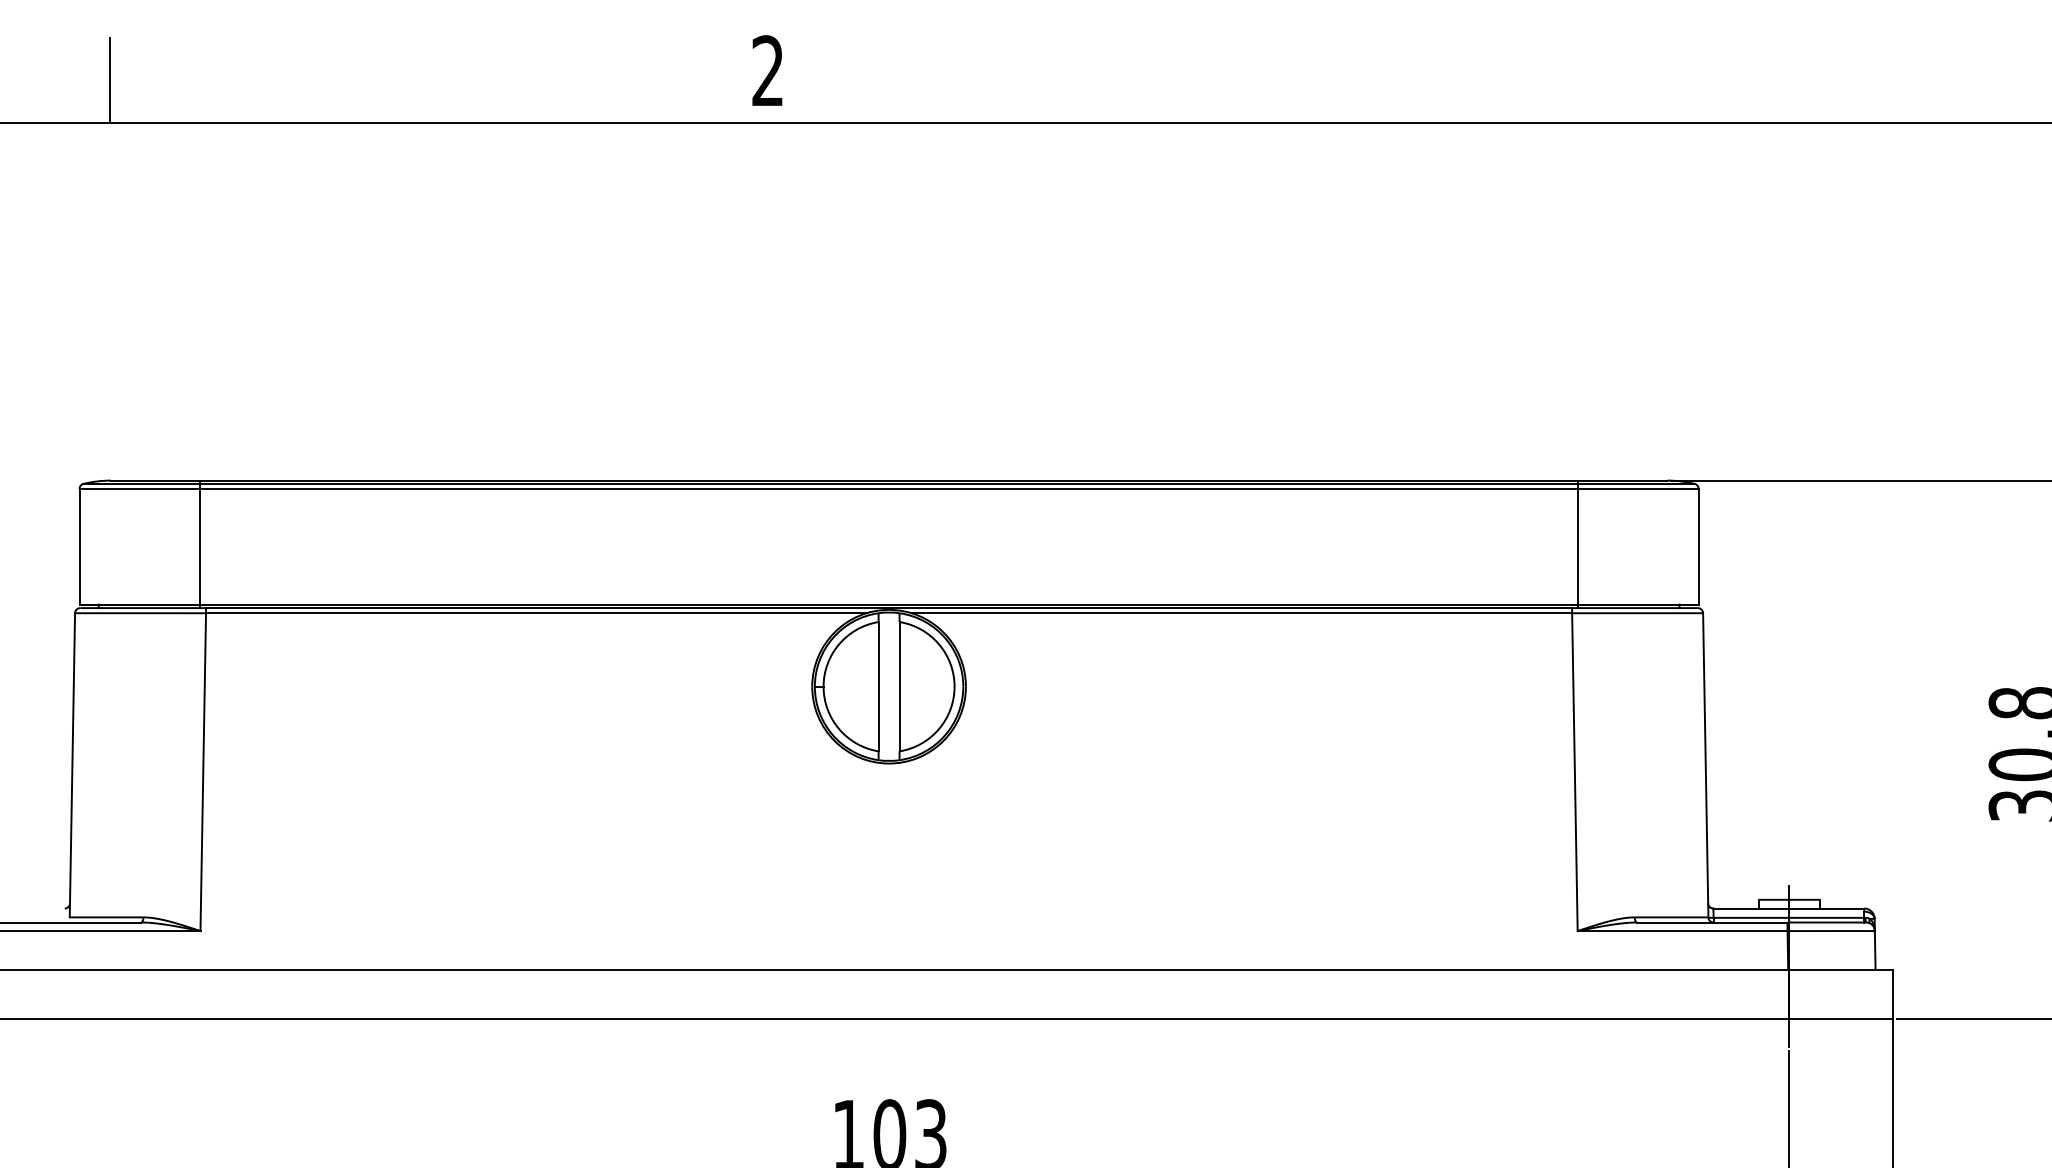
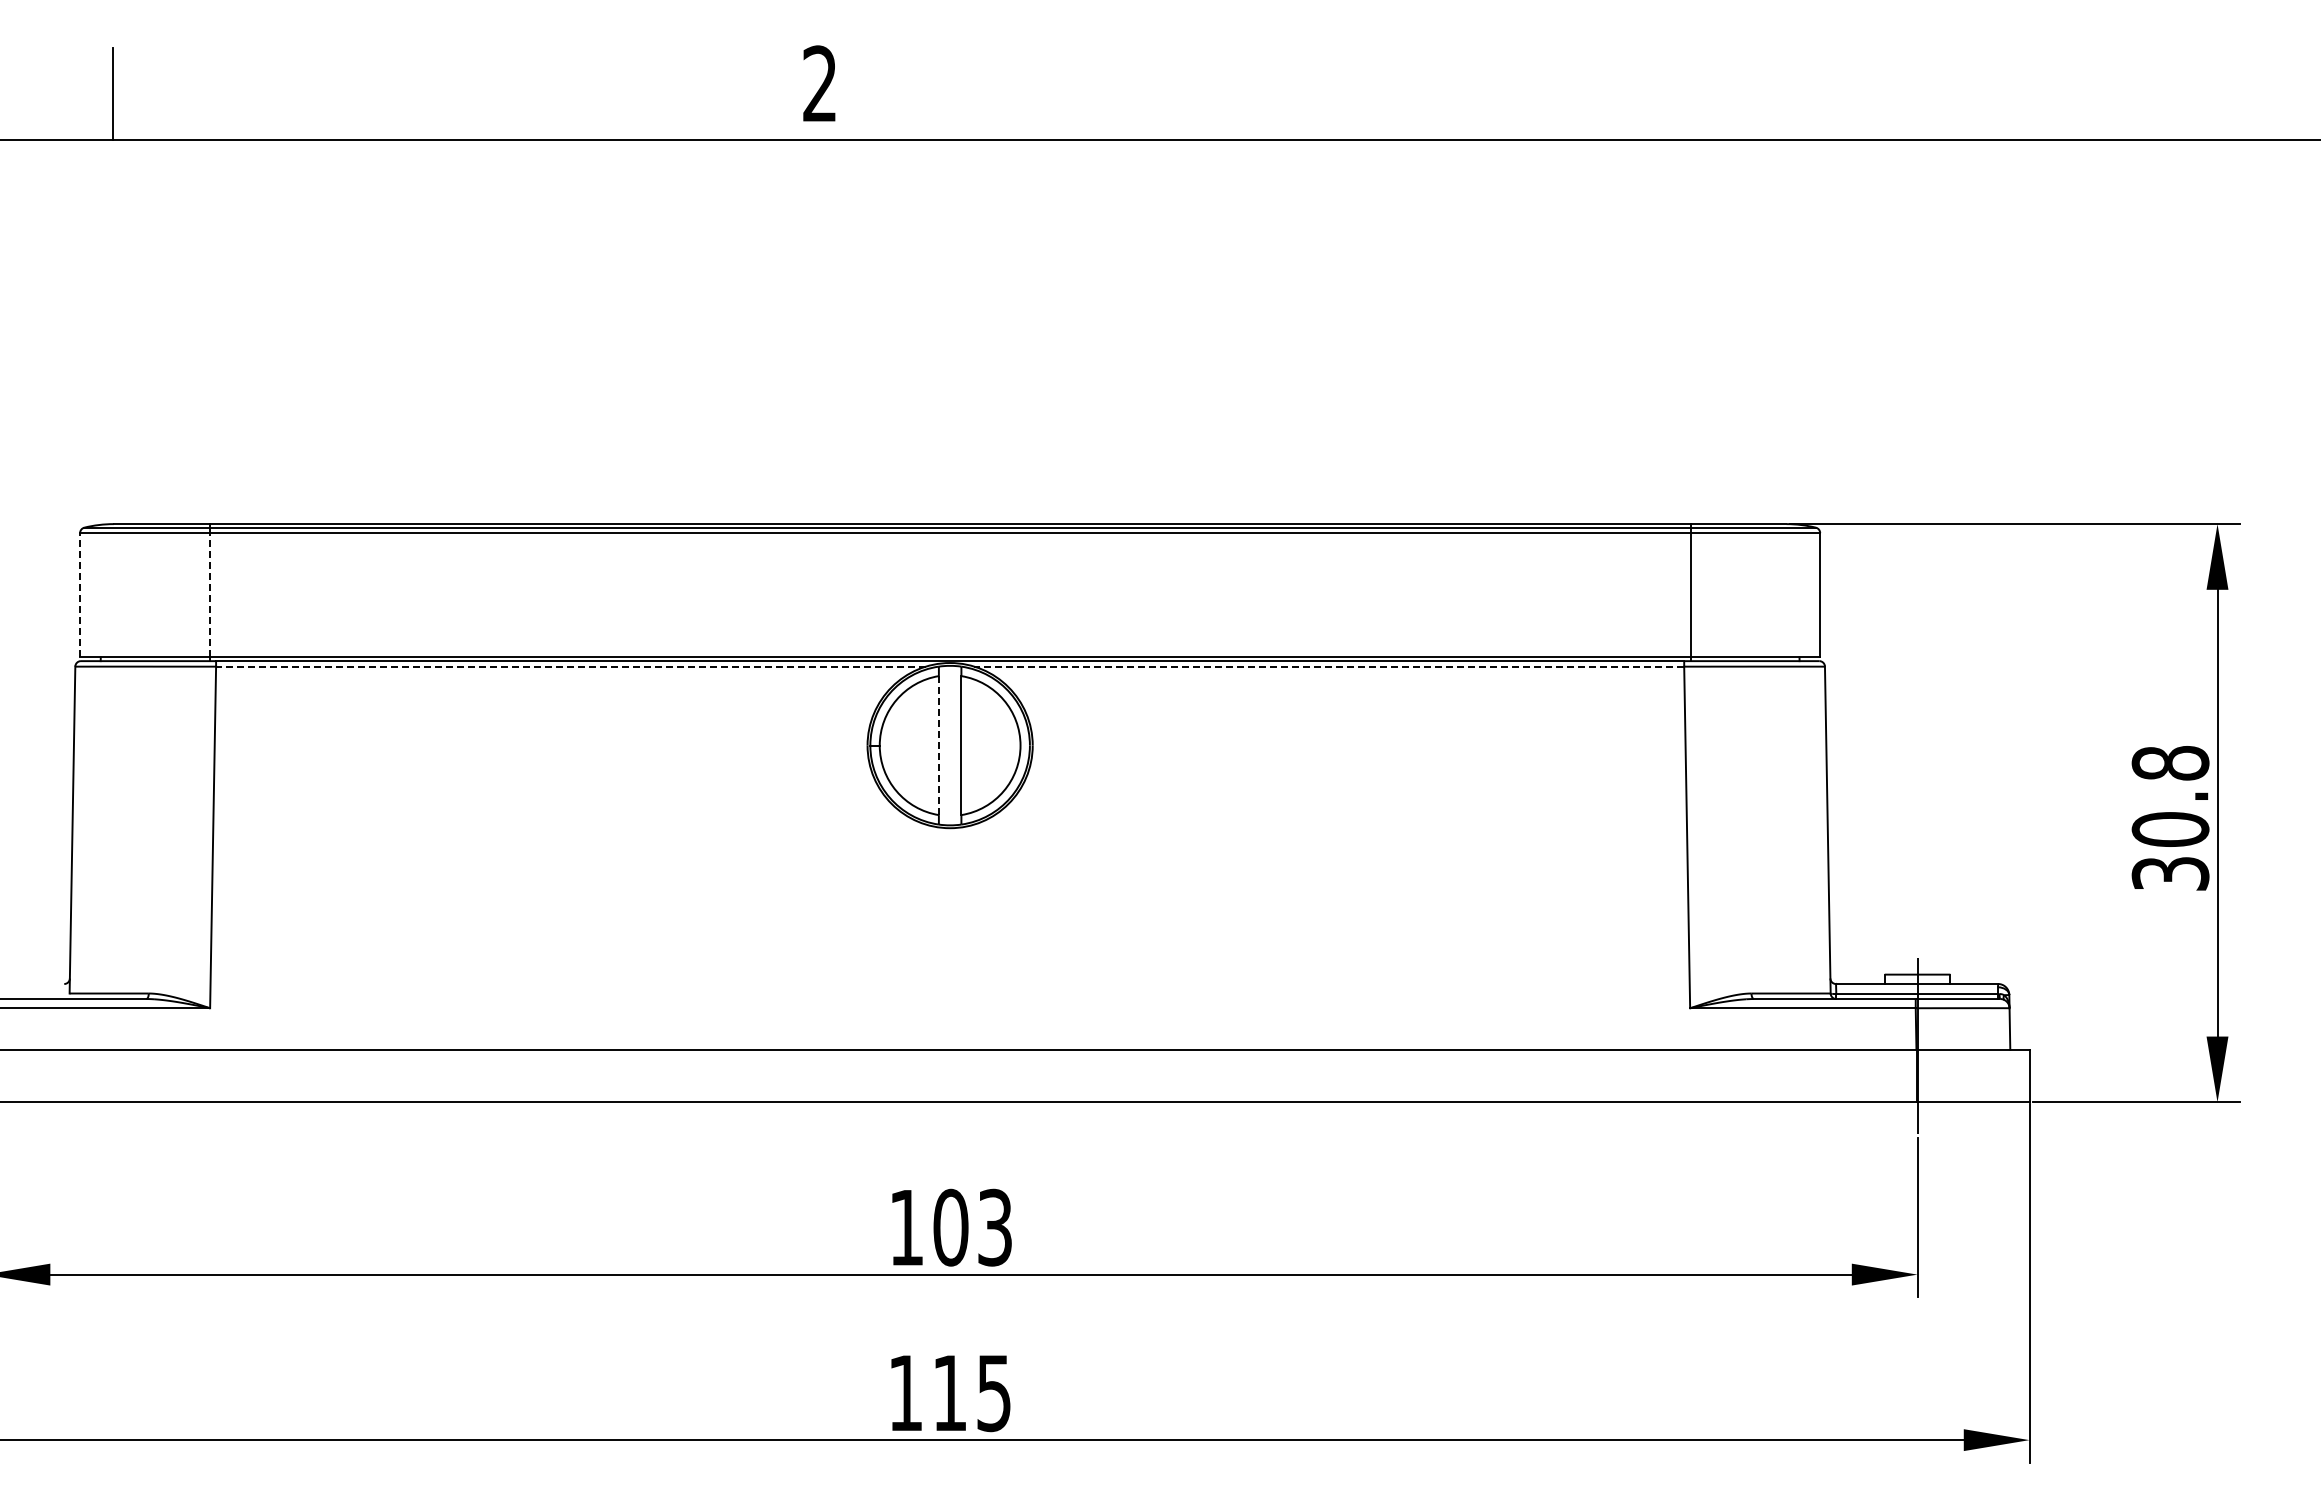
line: (79, 546) -> (80, 594), solid -> dashed
line: (199, 546) -> (209, 594), solid -> dashed
line: (535, 613) -> (570, 666), solid -> dashed
line: (1242, 613) -> (1329, 666), solid -> dashed
line: (878, 686) -> (938, 745), solid -> dashed

